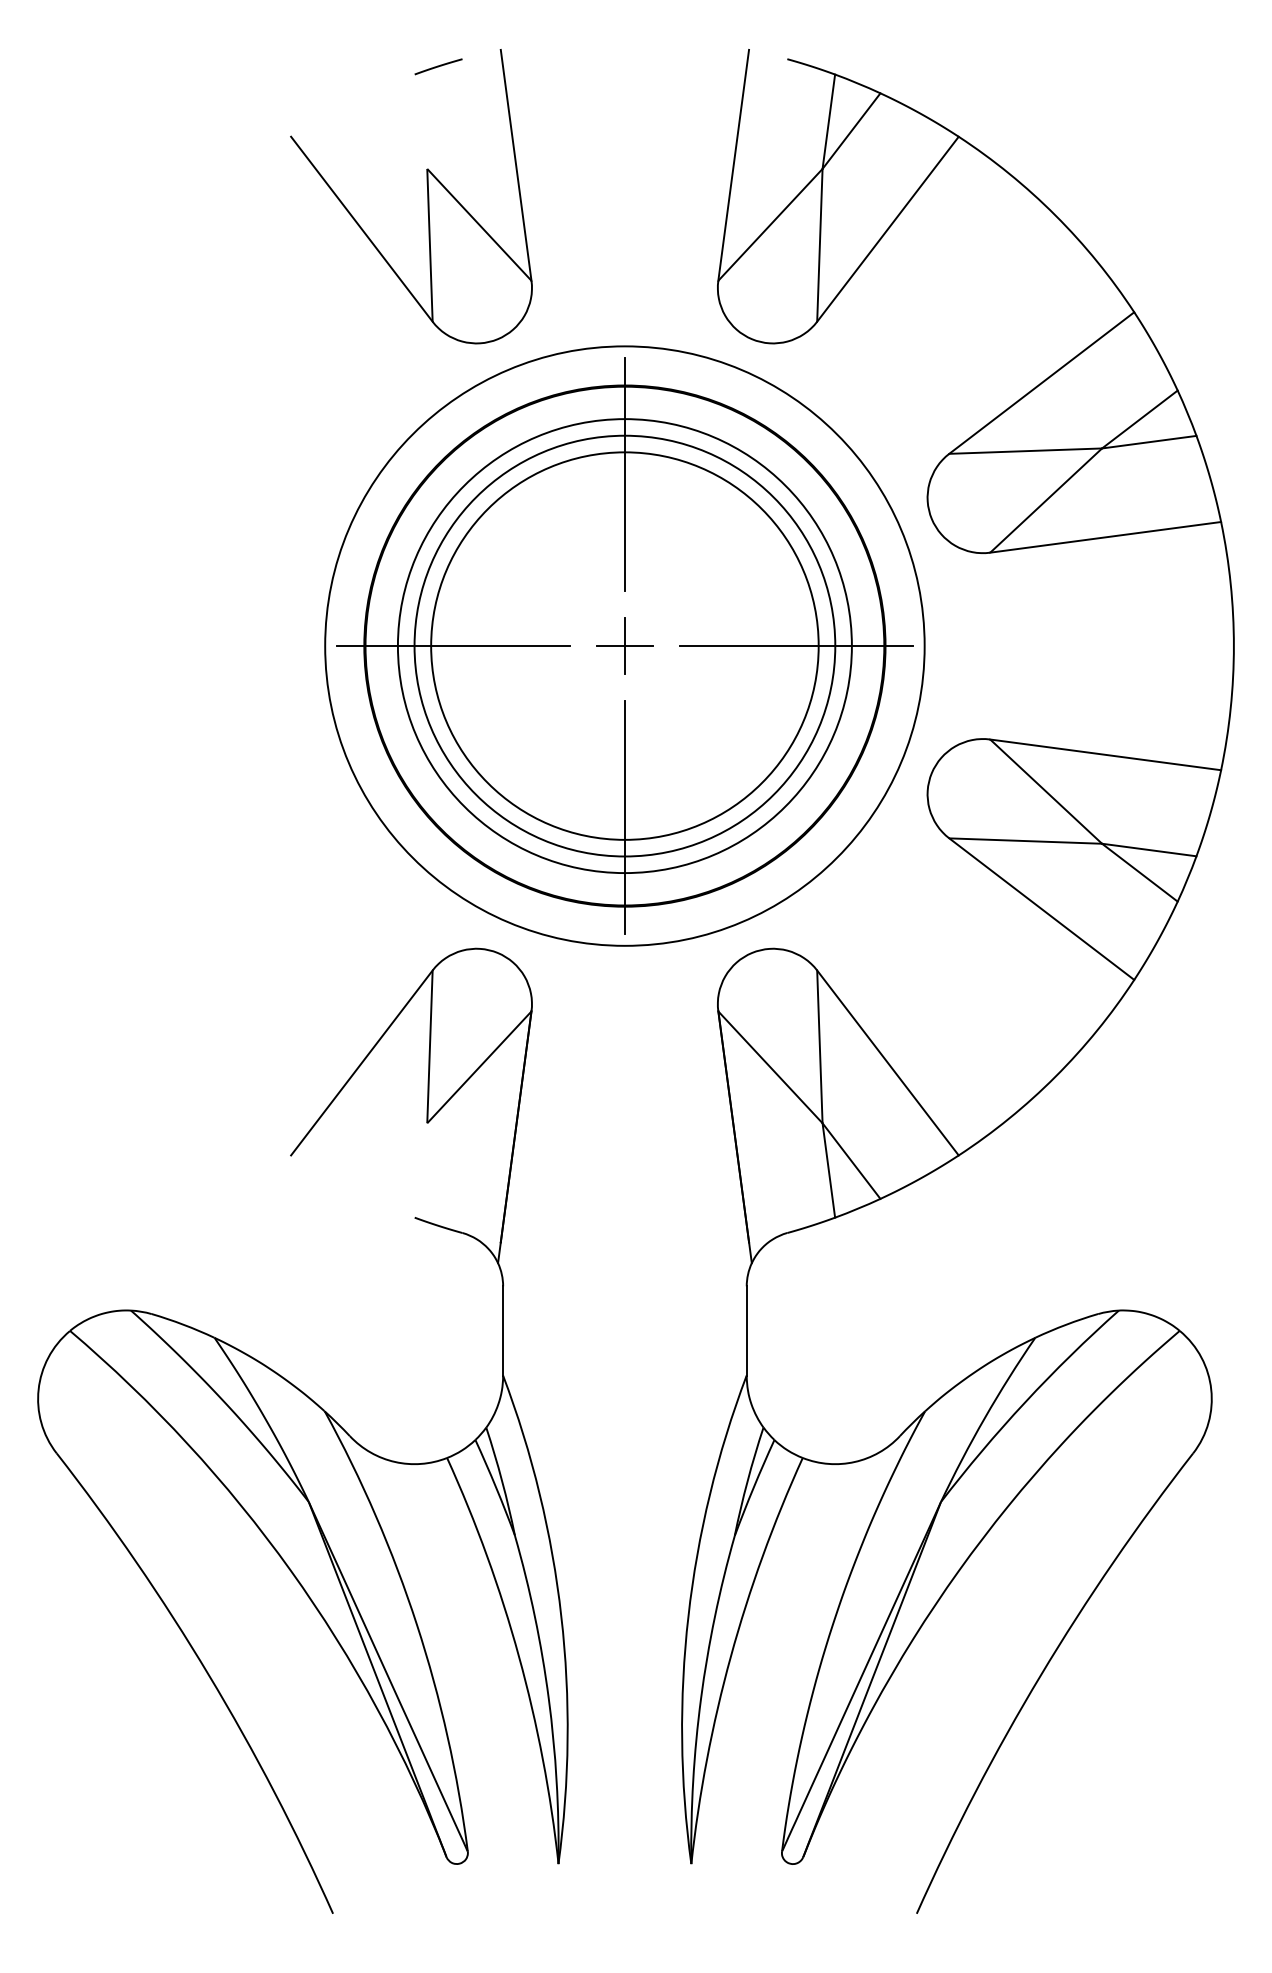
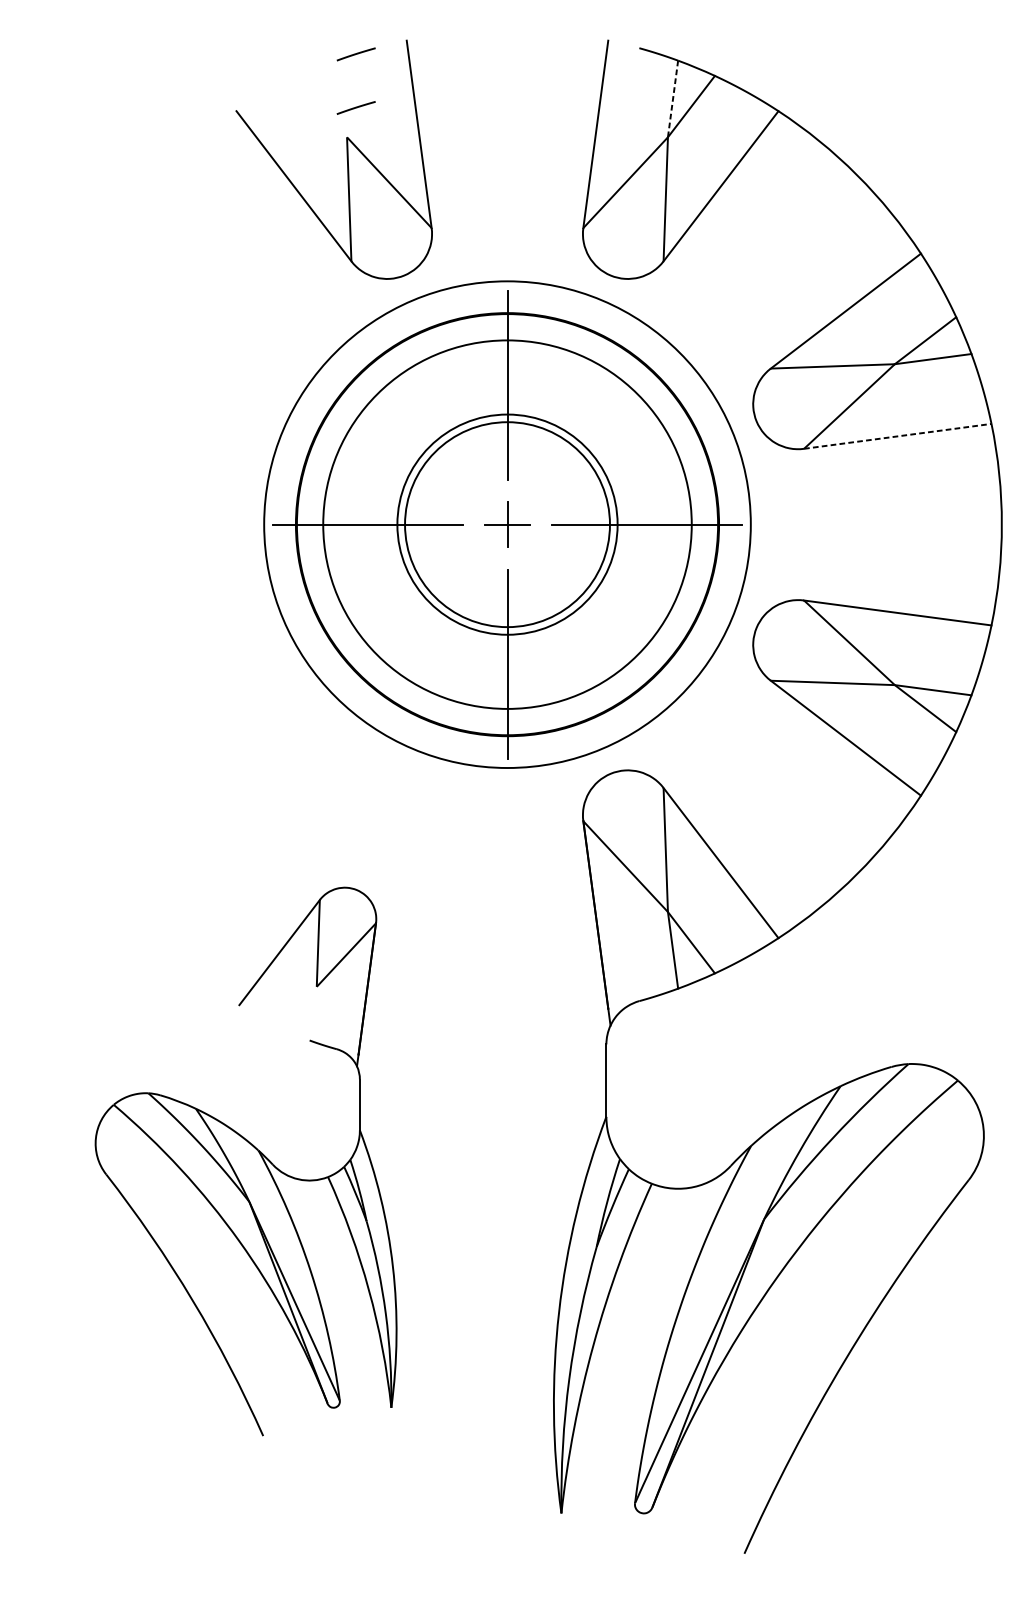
line: (828, 121) -> (672, 98), solid -> dashed
line: (438, 132) -> (356, 107), added
line: (1106, 537) -> (898, 436), solid -> dashed
circle: (624, 645) -> (507, 524), size x0.6
circle: (624, 645) -> (507, 524), size x0.7
part: (302, 1430) -> (245, 1161), size x0.7

